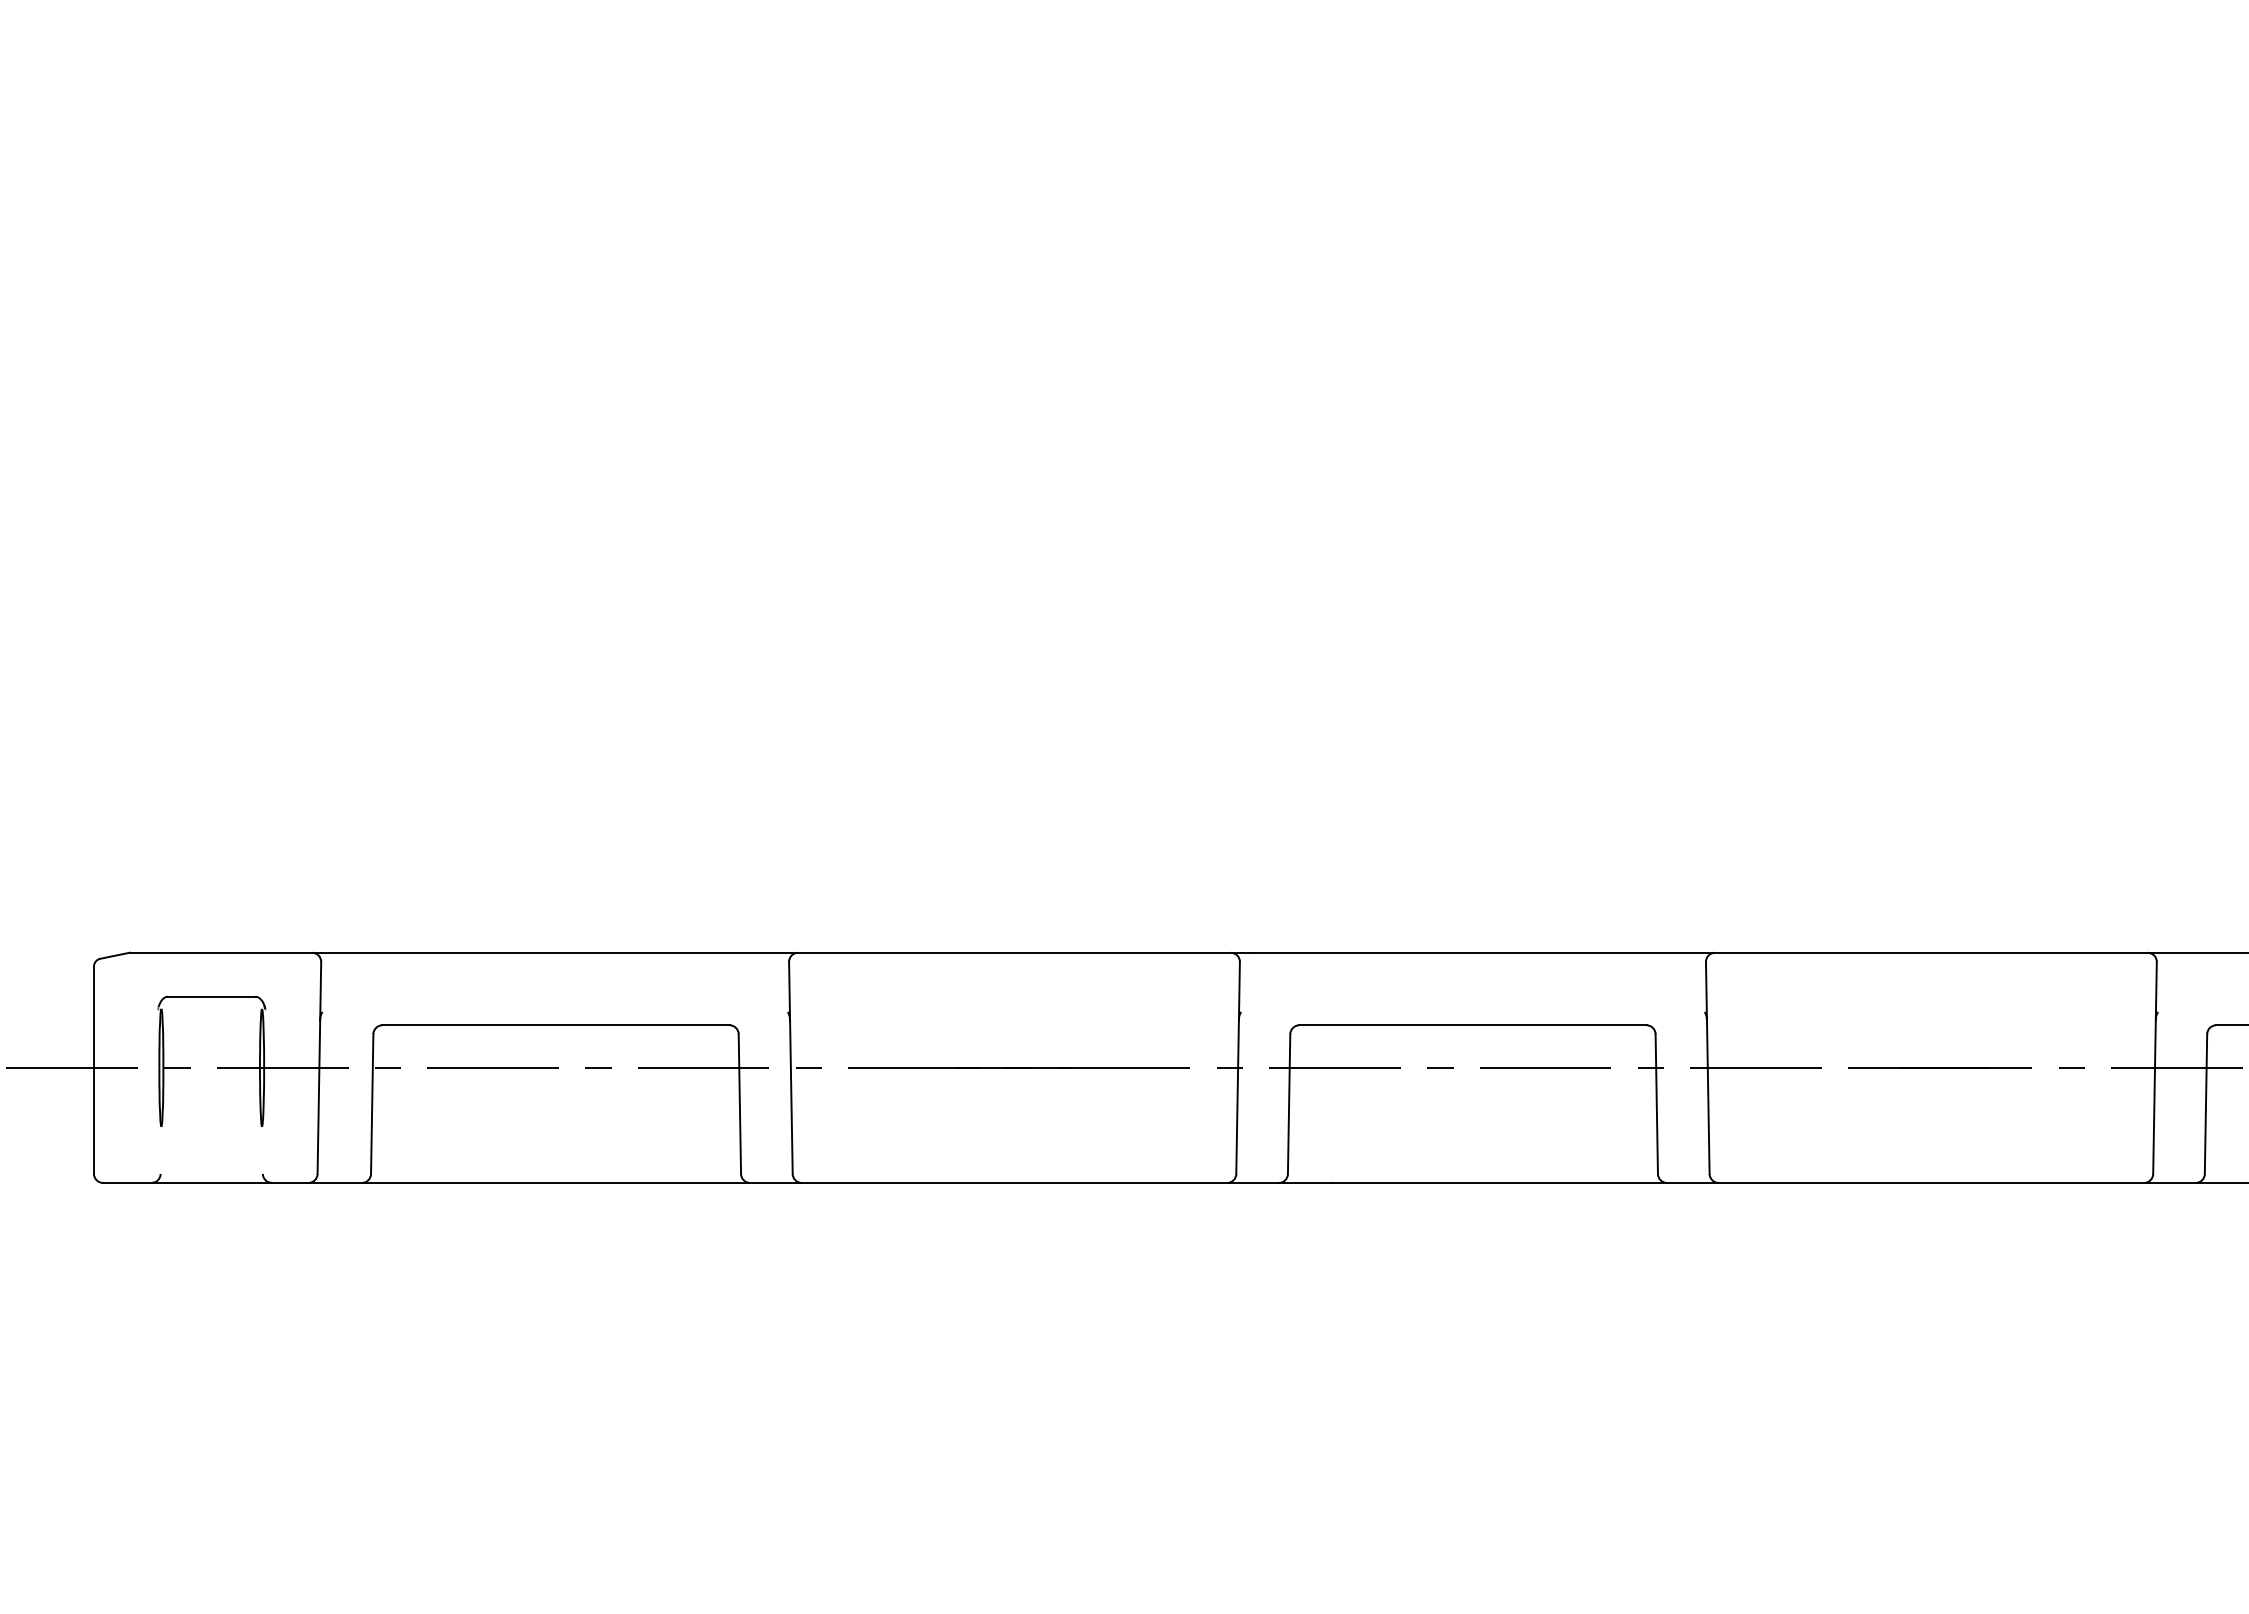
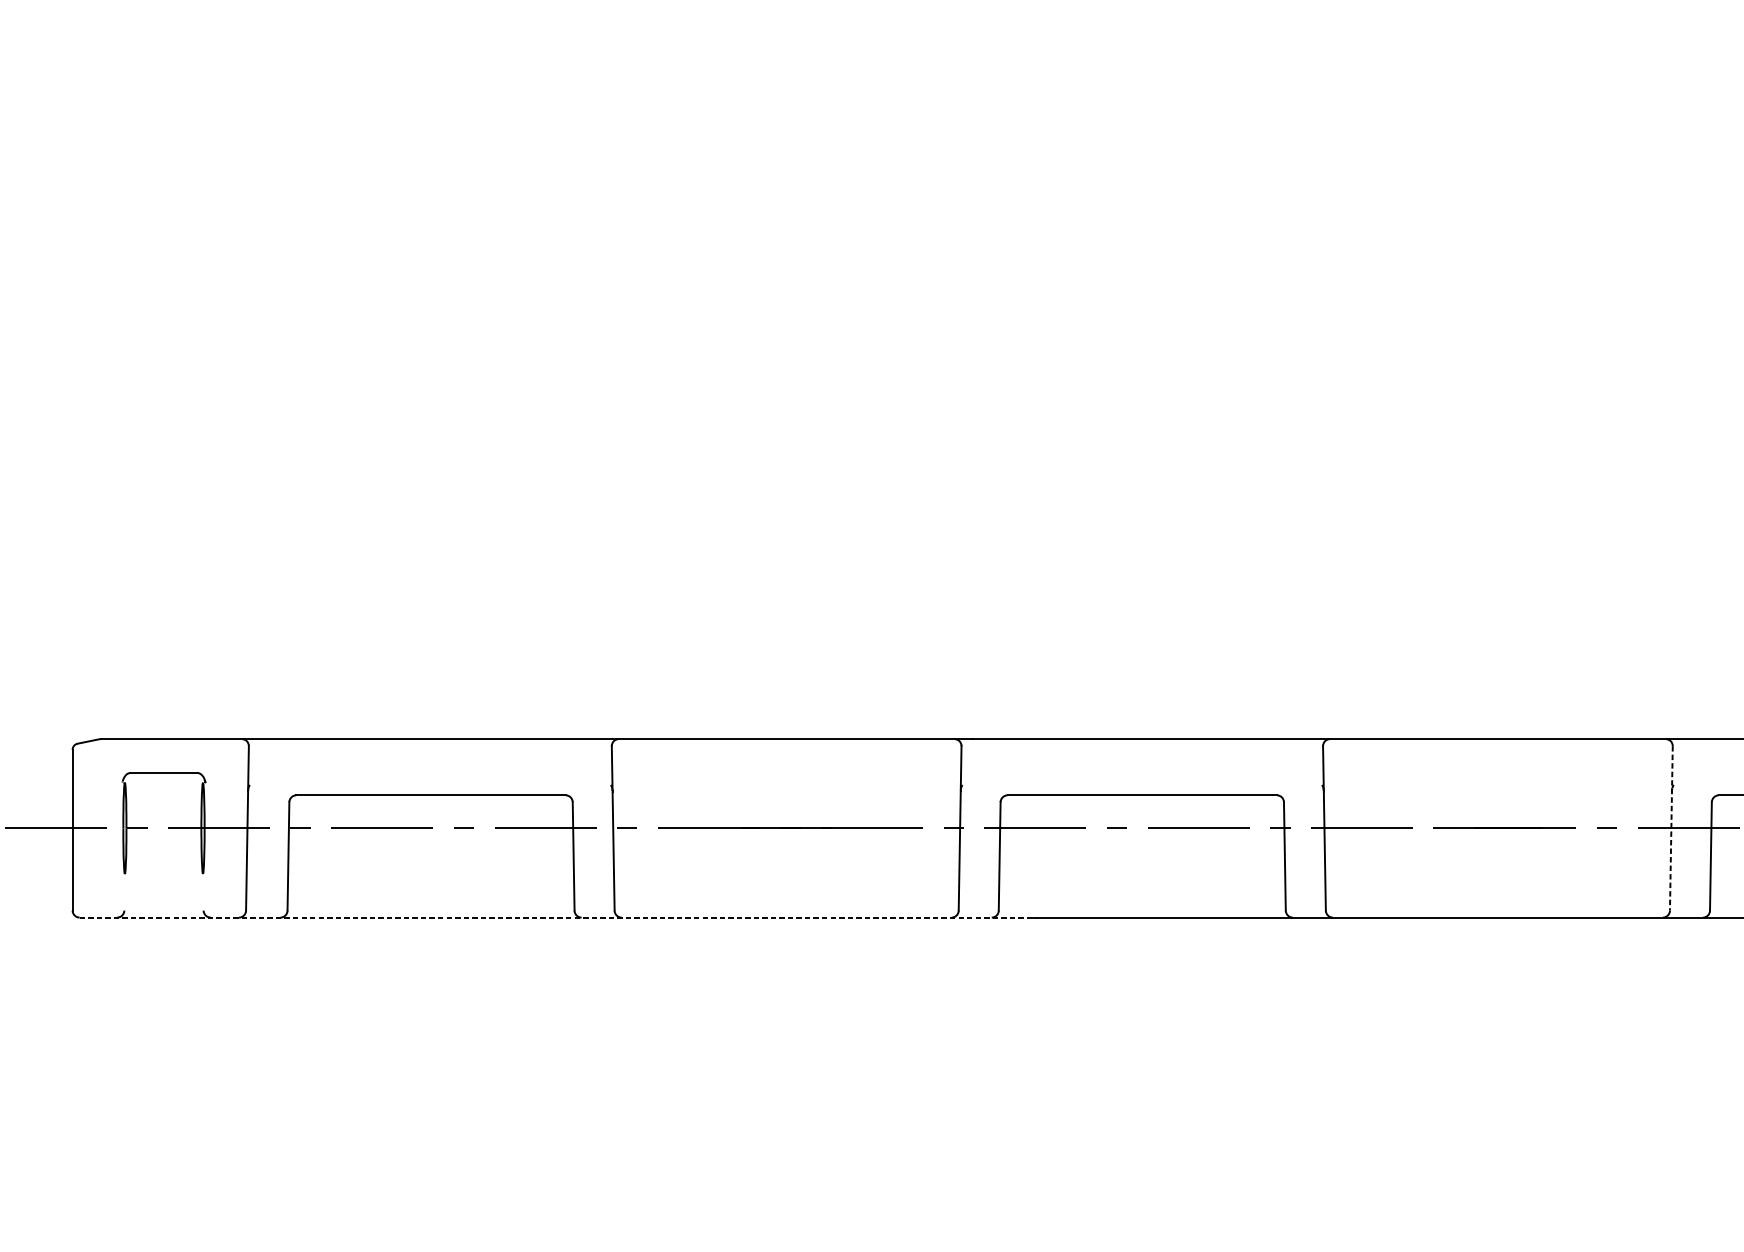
line: (2155, 1068) -> (1671, 828), solid -> dashed
line: (717, 1182) -> (556, 917), solid -> dashed

